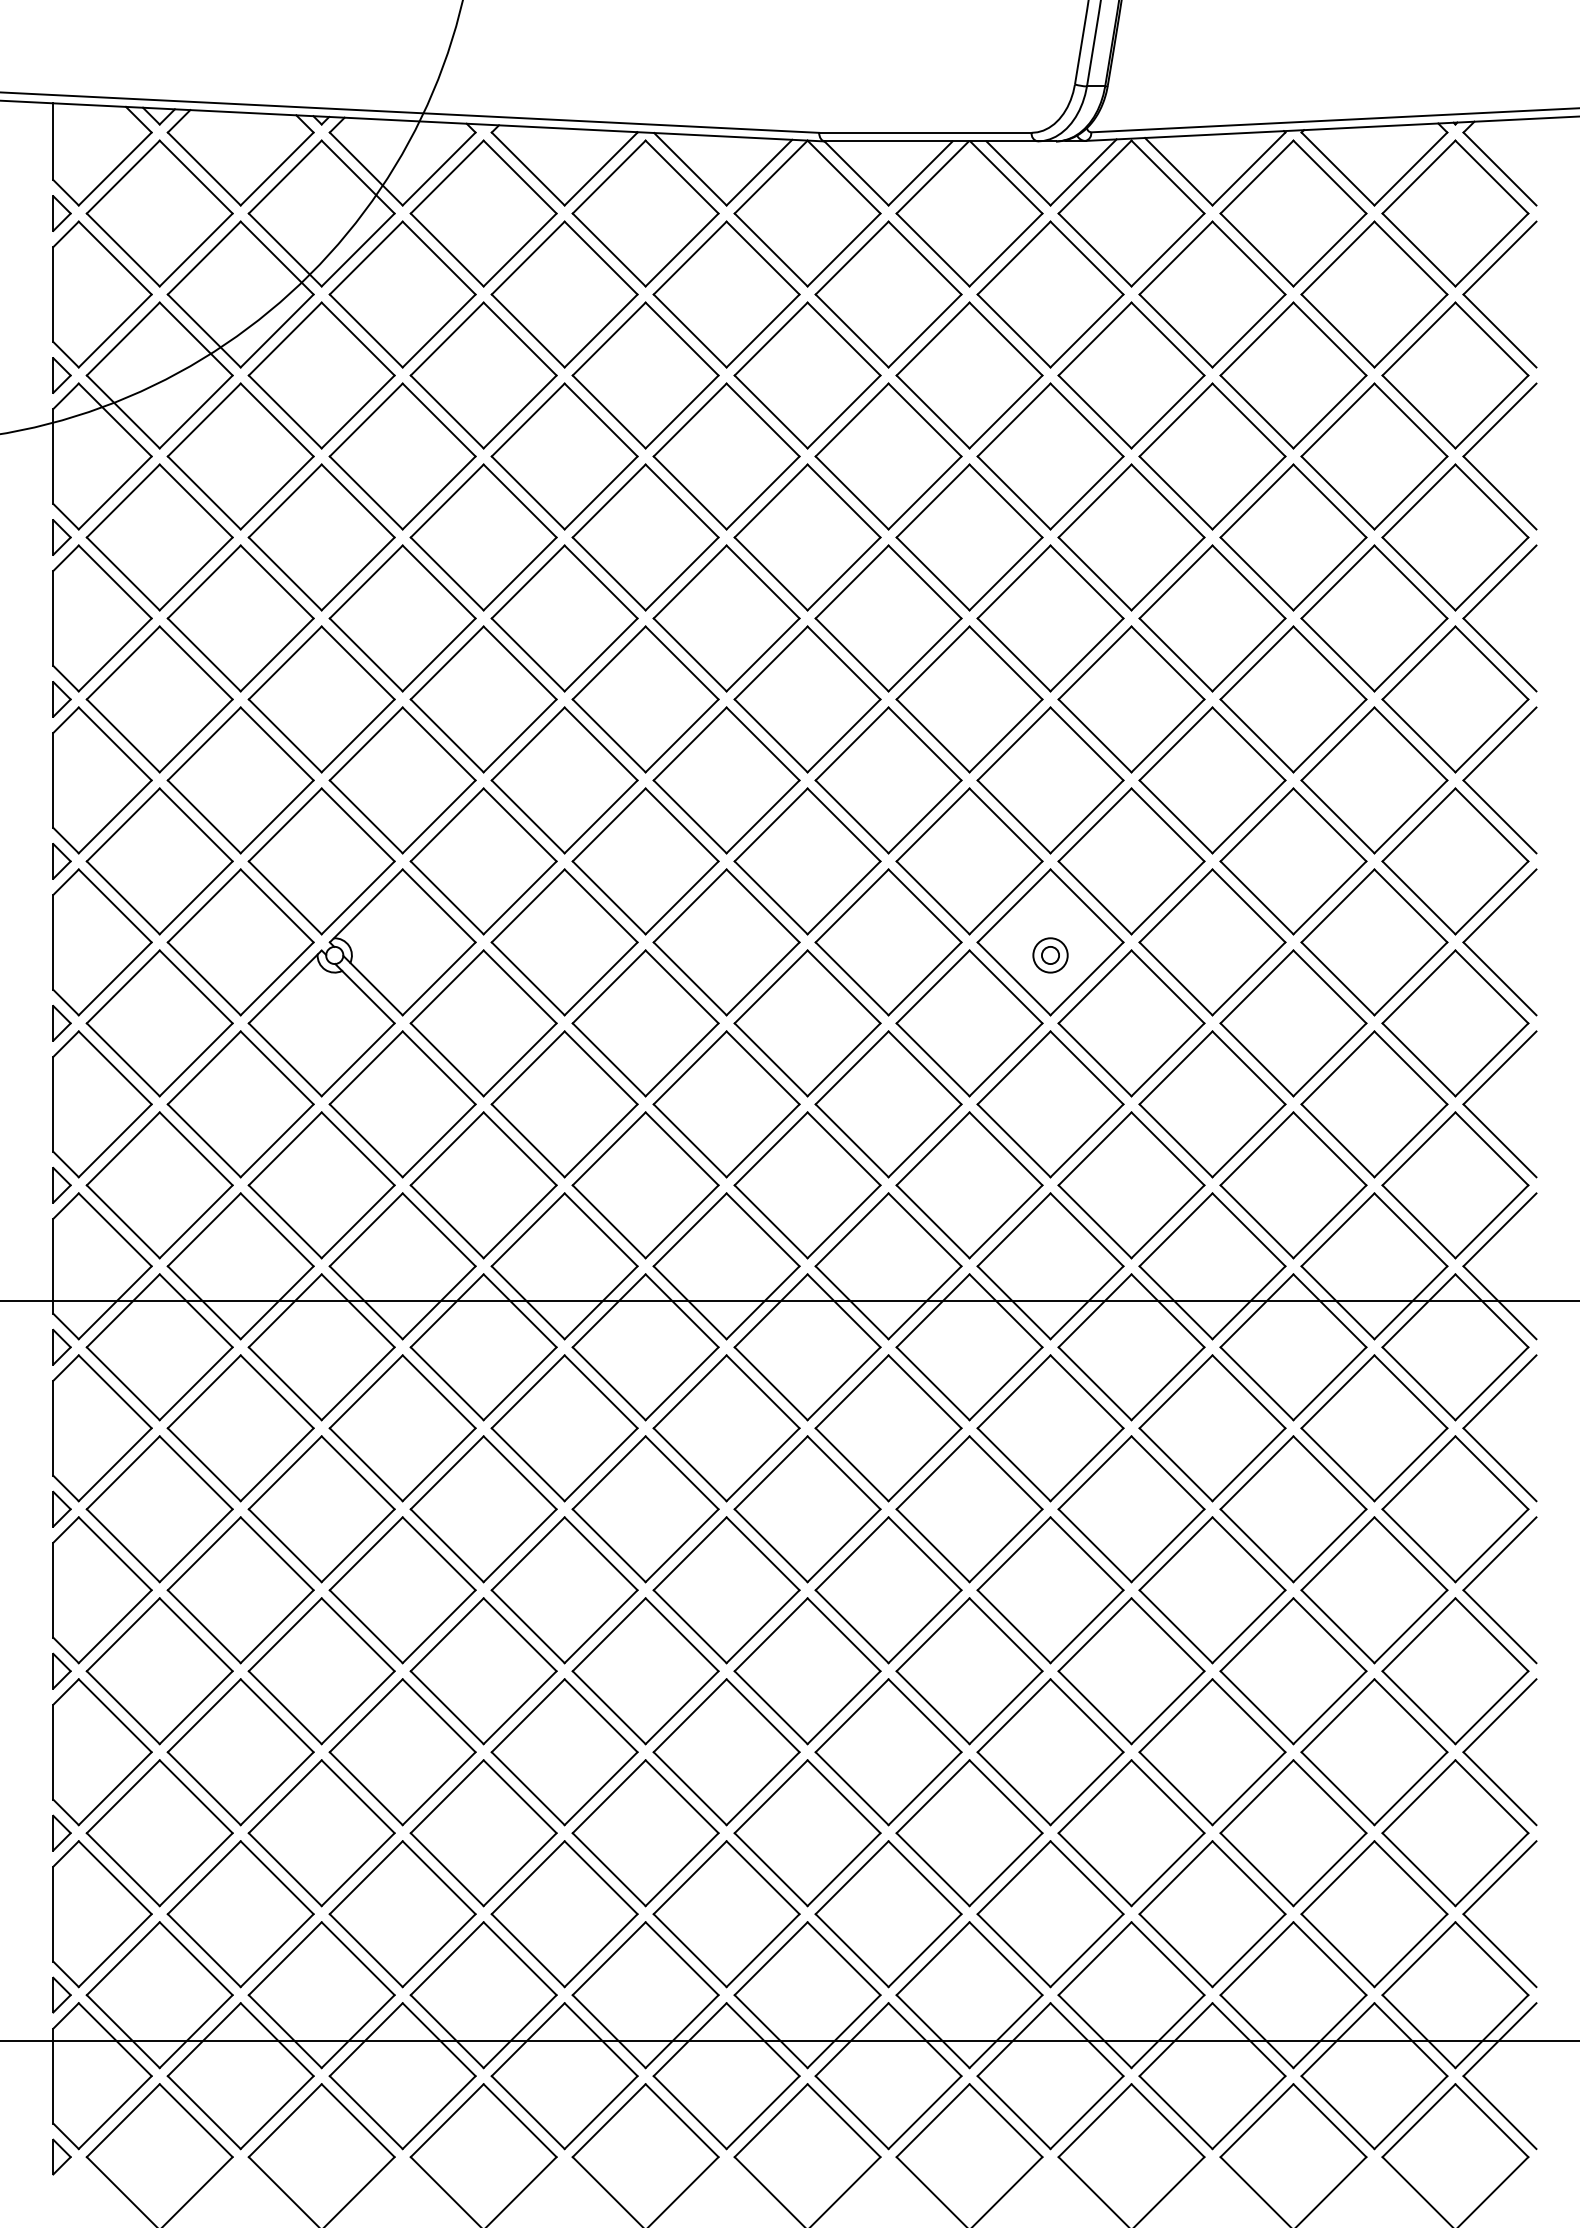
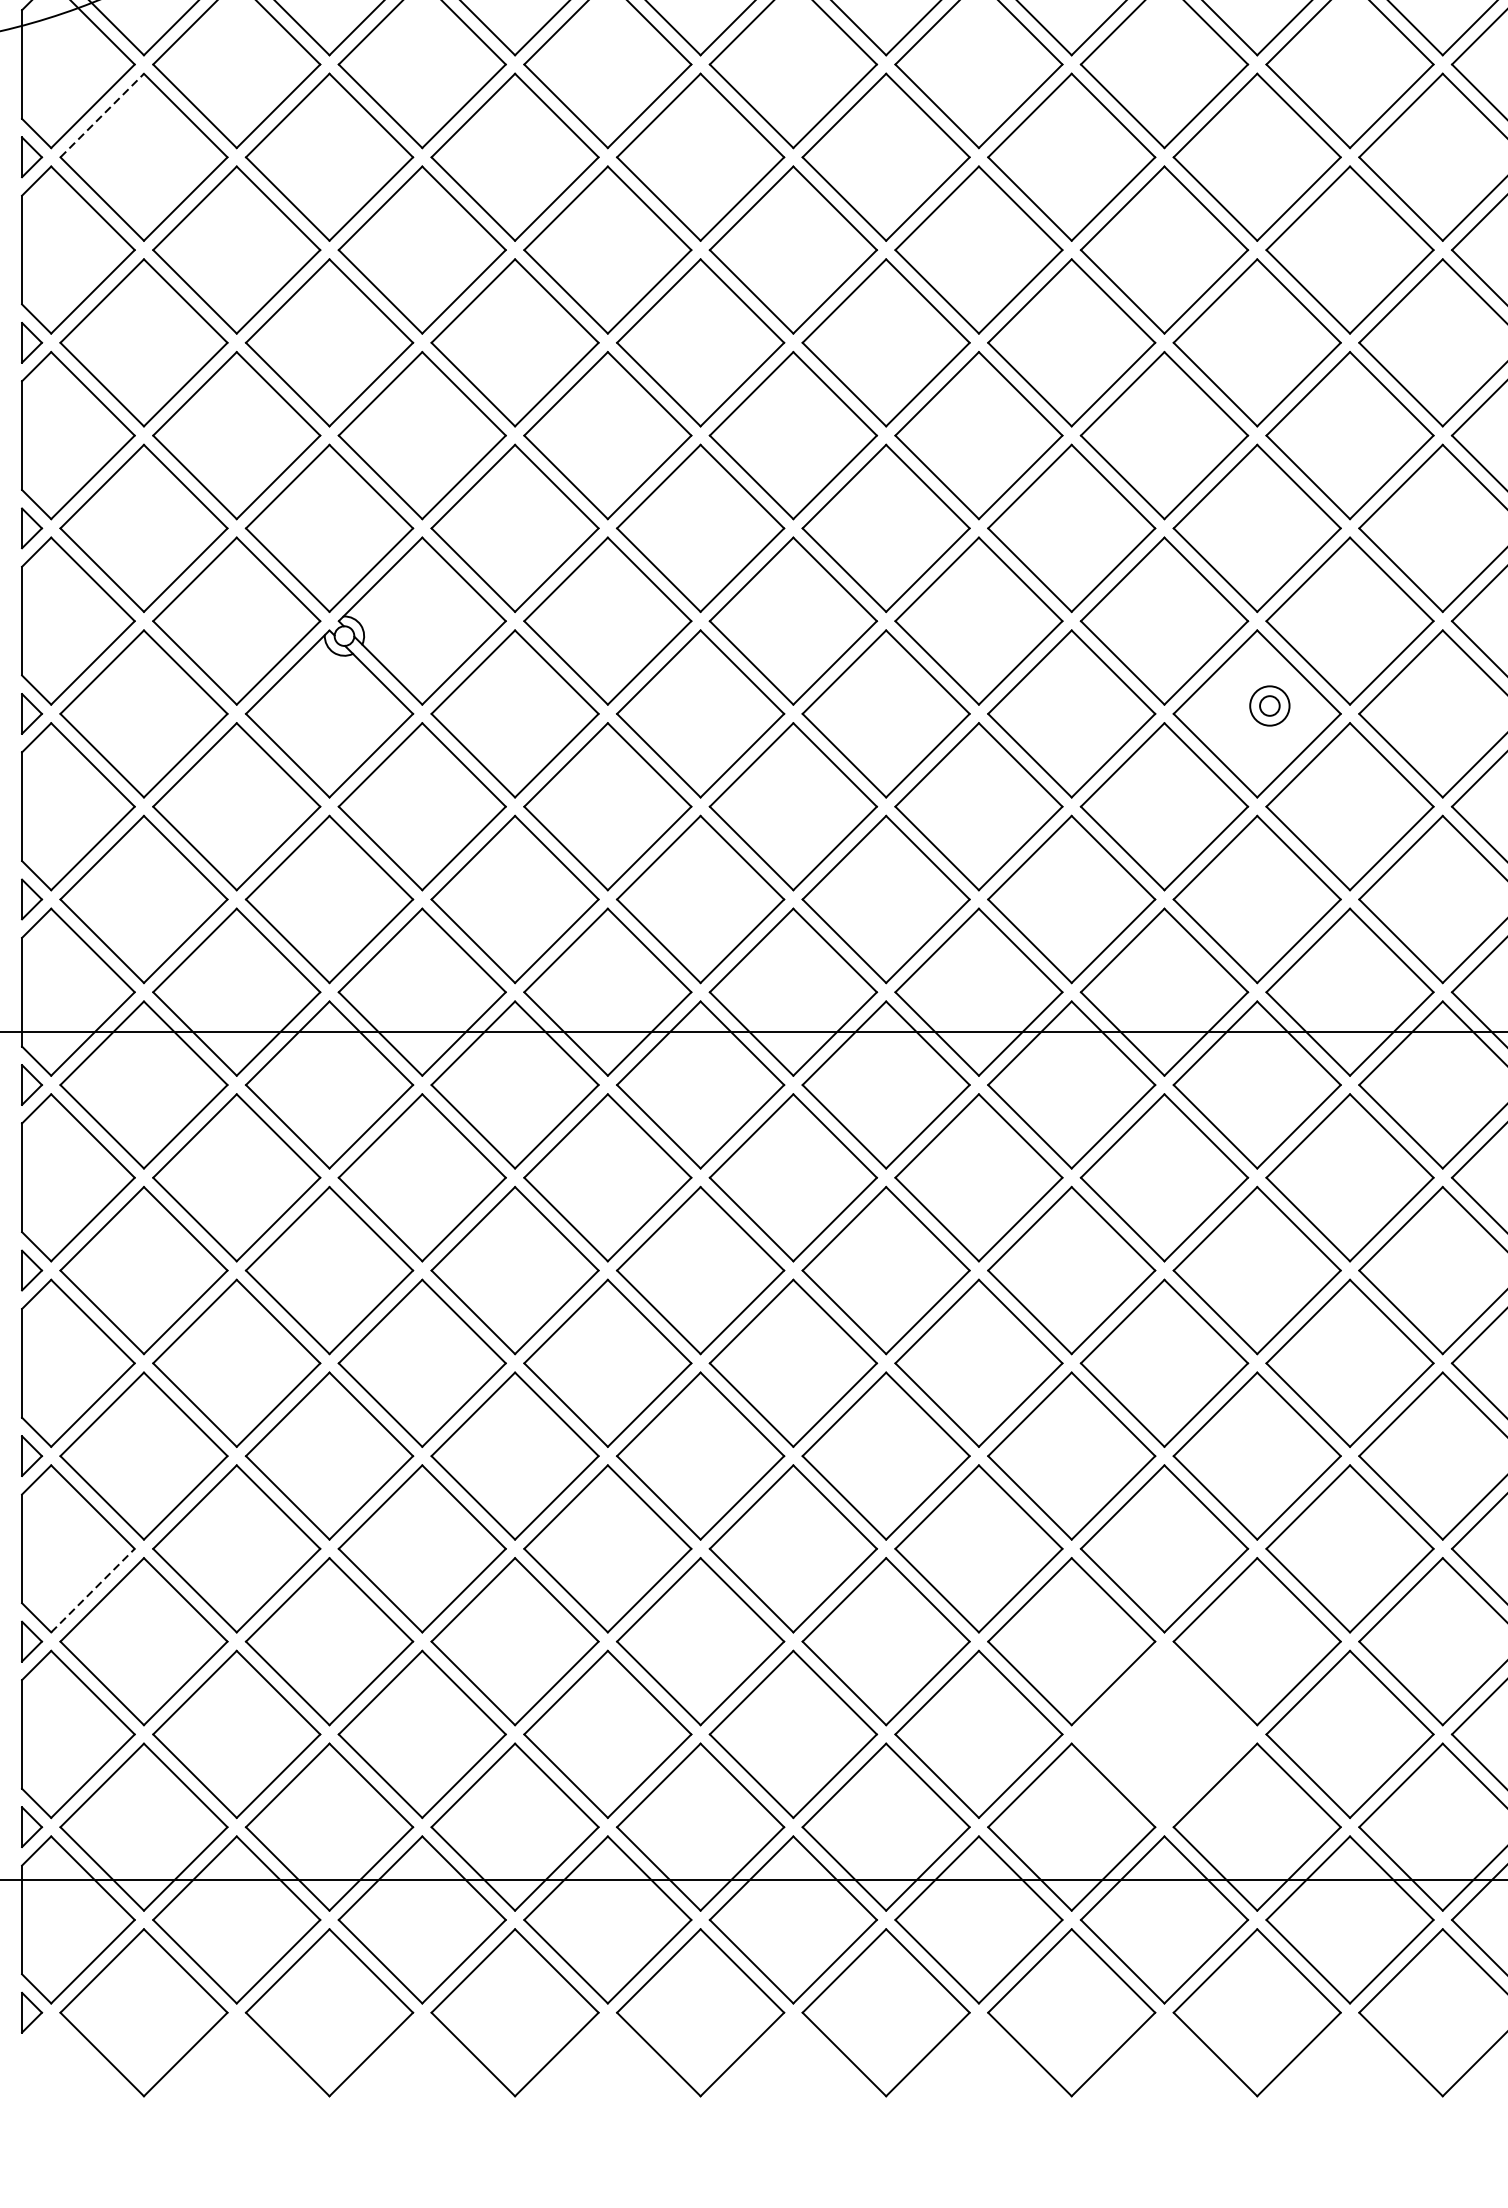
line: (123, 501) -> (102, 116), solid -> dashed
part: (1050, 955) -> (1269, 706), moved
line: (115, 1788) -> (93, 1590), solid -> dashed
part: (1050, 1914) -> (1164, 1734), removed

